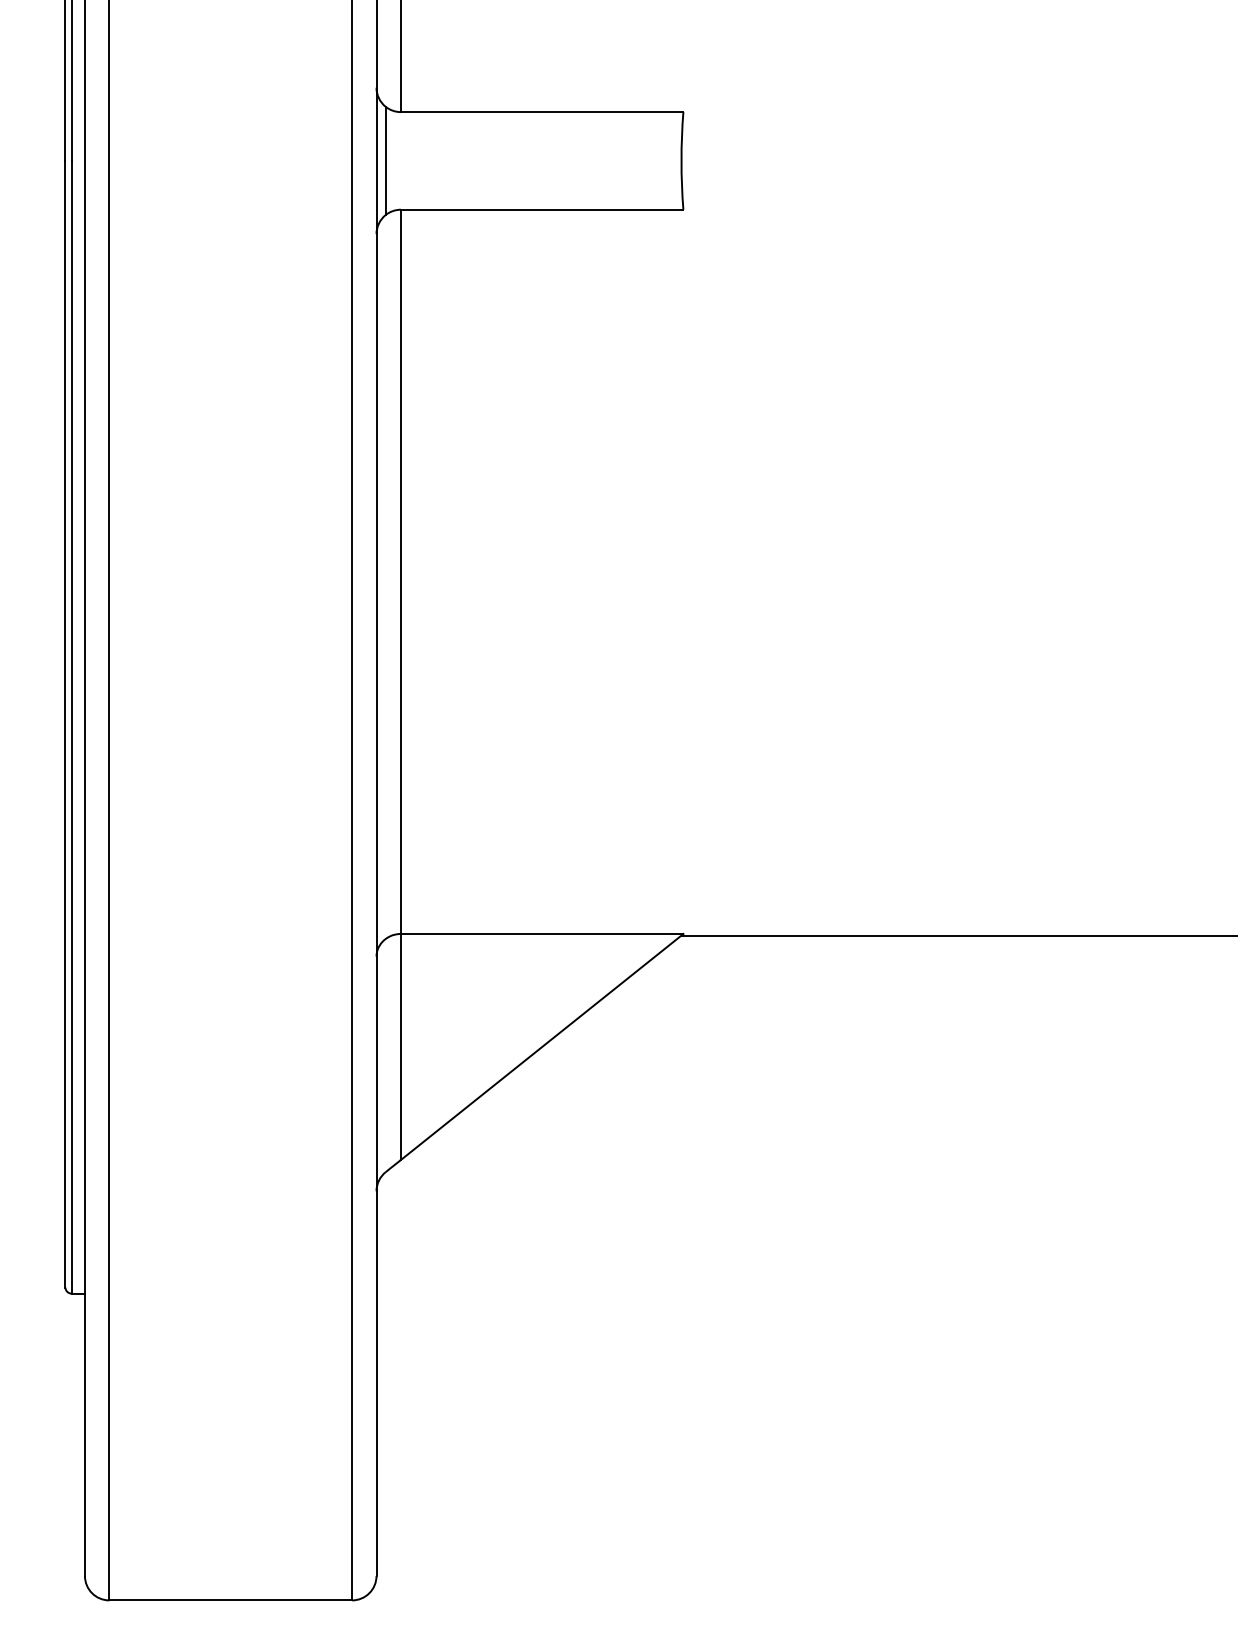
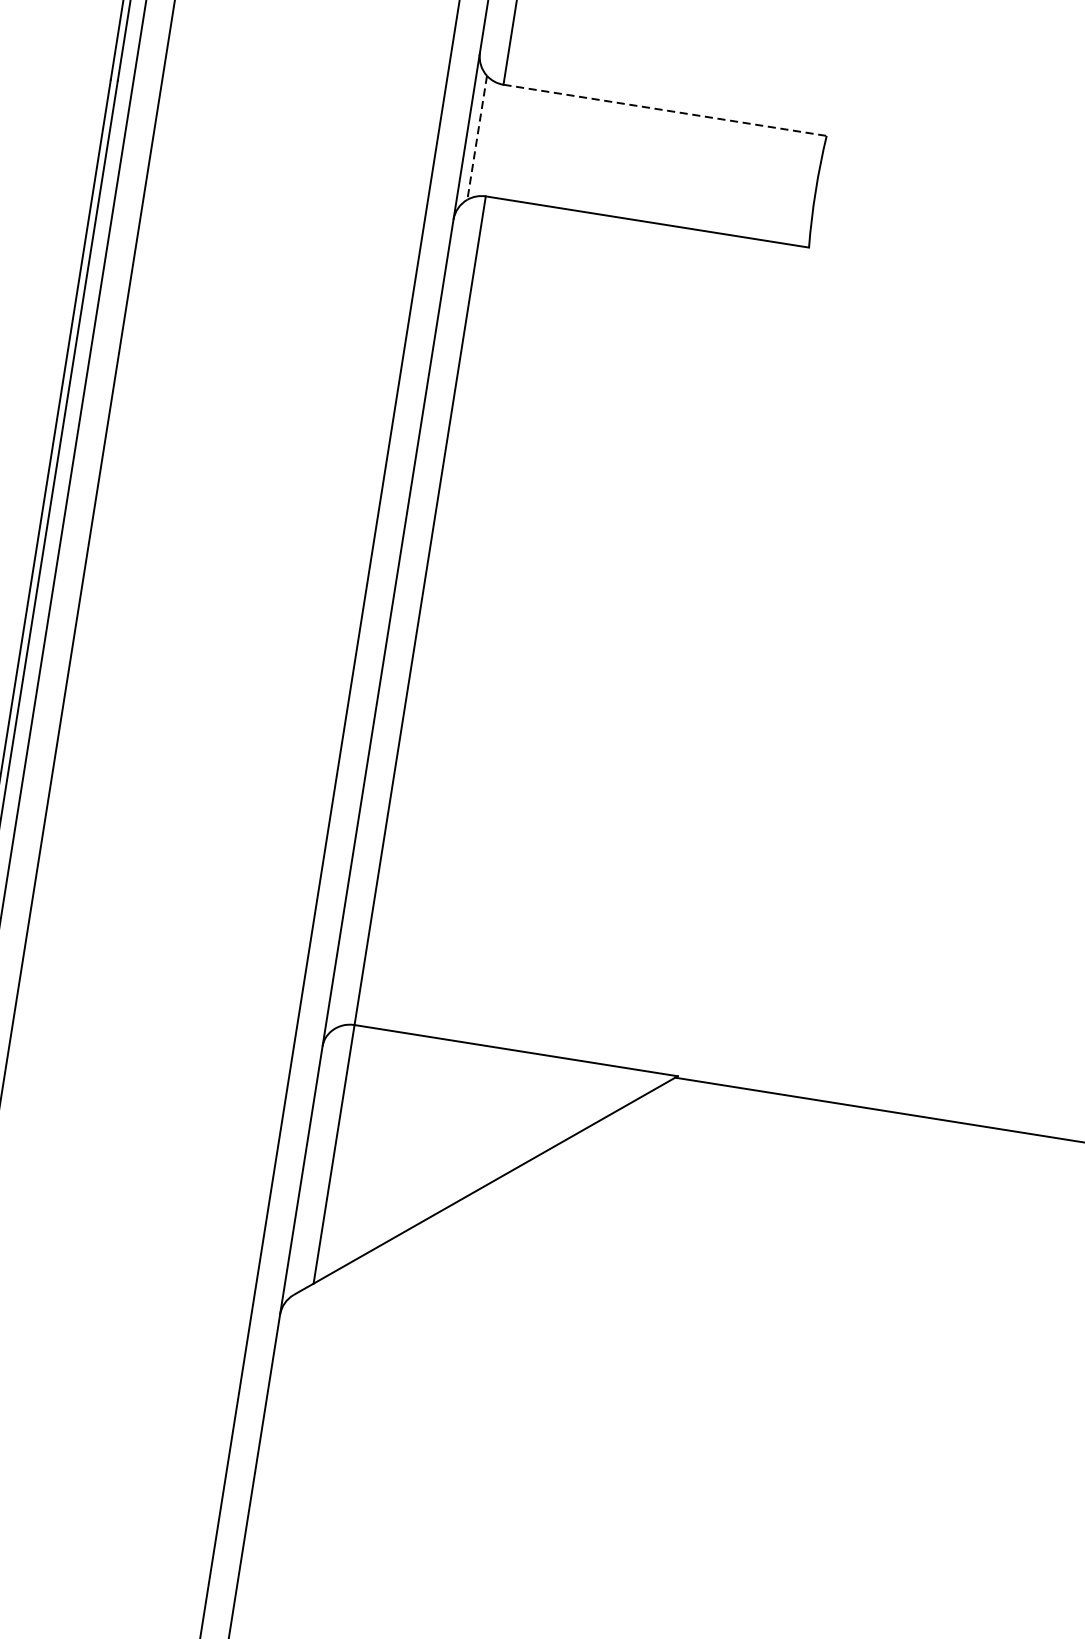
line: (542, 112) -> (665, 110), solid -> dashed
line: (385, 161) -> (476, 138), solid -> dashed

